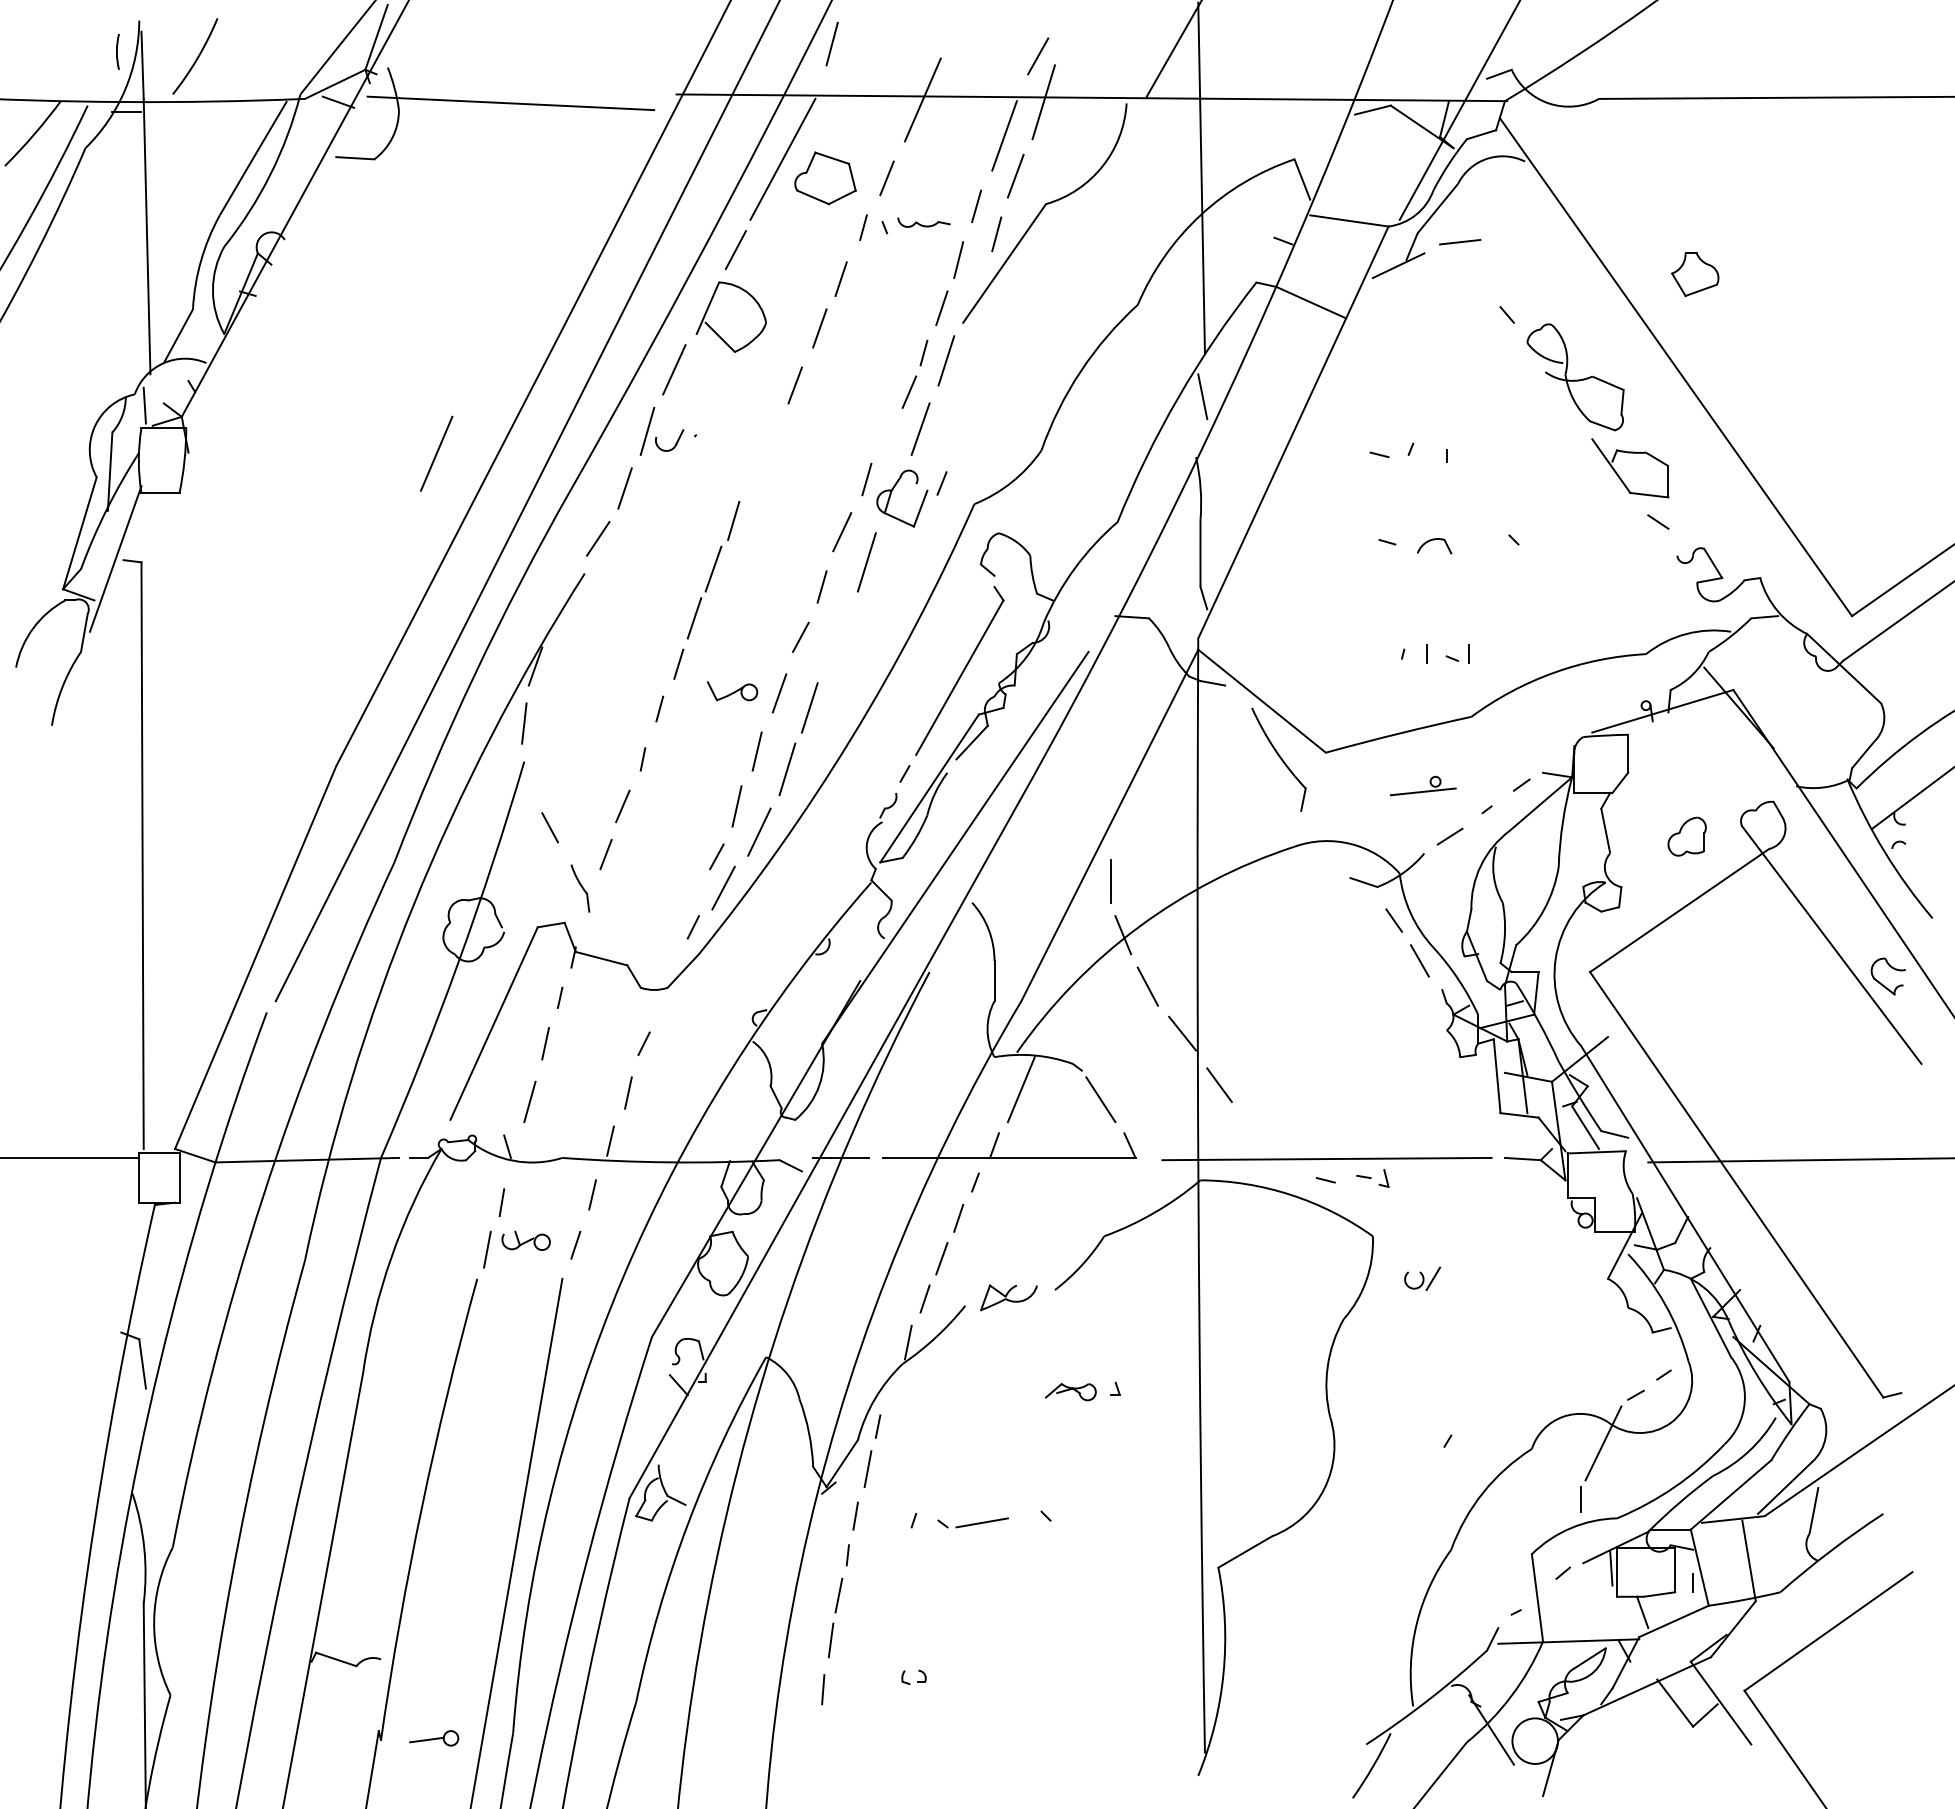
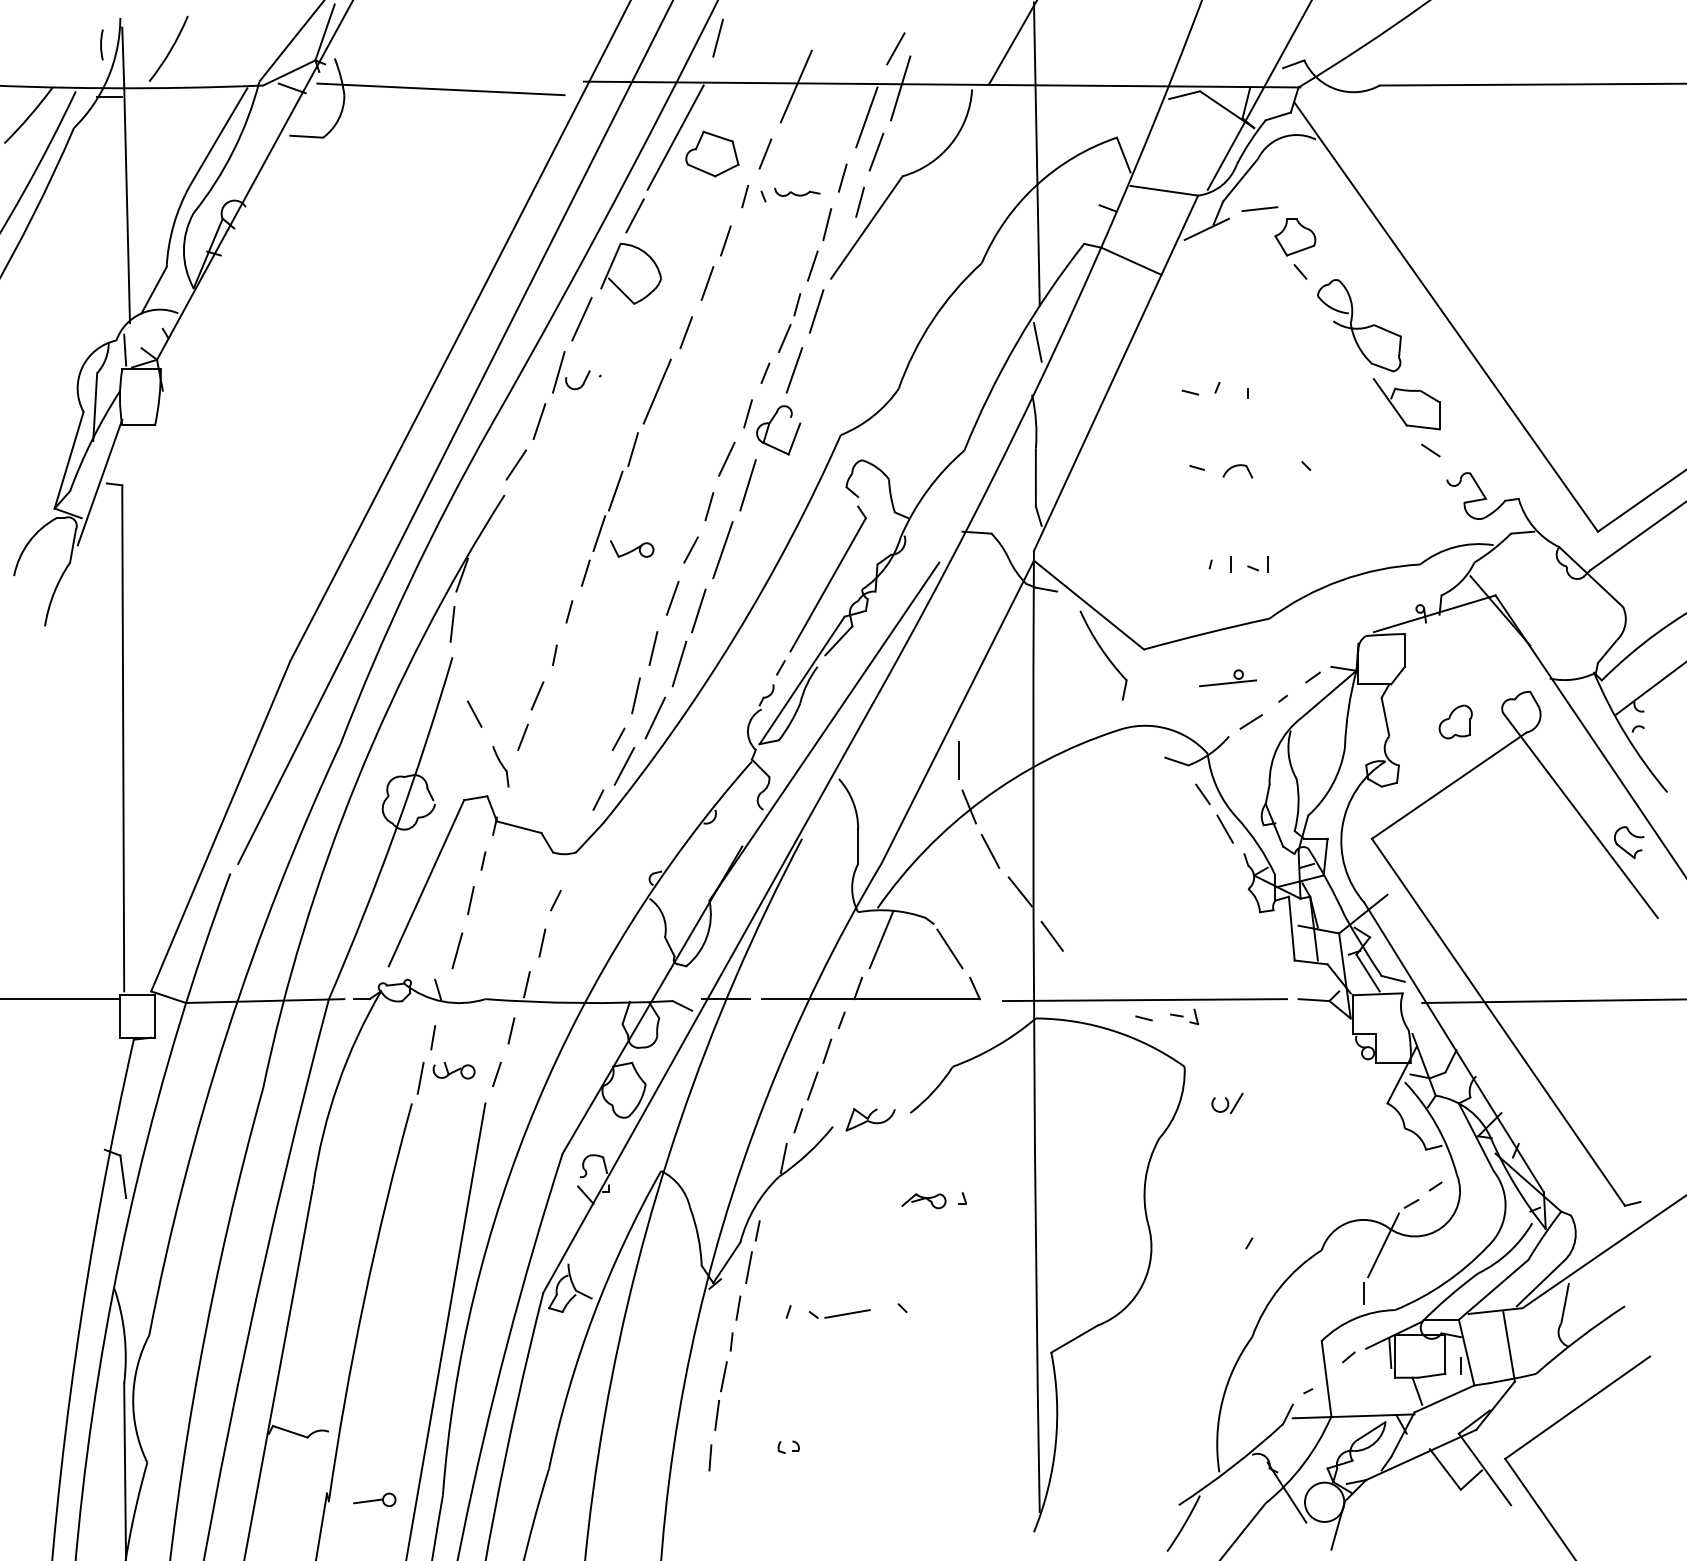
part: (1695, 274) -> (1295, 236), moved
line: (436, 453) -> (657, 391), moved
line: (941, 483) -> (764, 373), moved
line: (837, 636) -> (722, 549), added
part: (732, 691) -> (632, 549), moved

